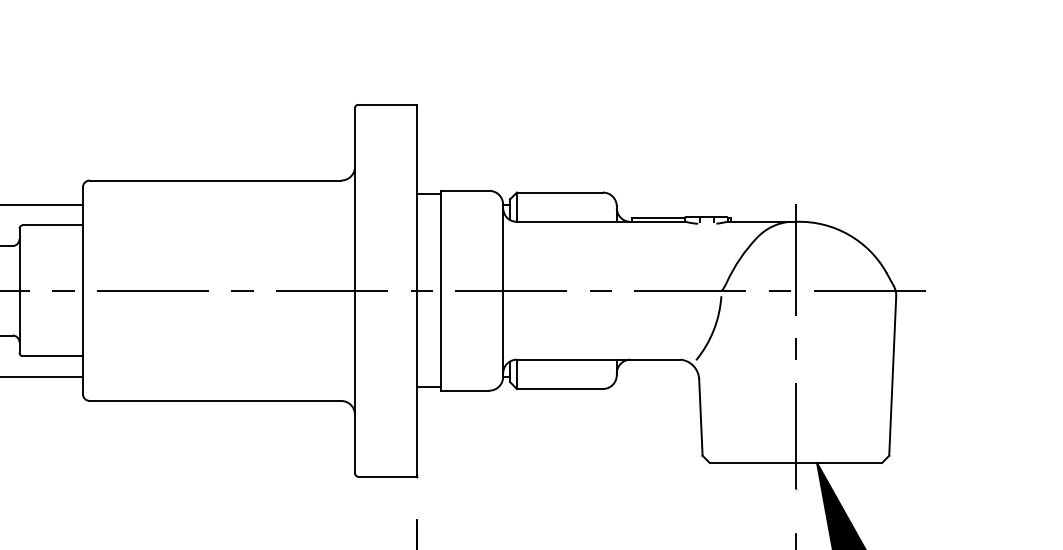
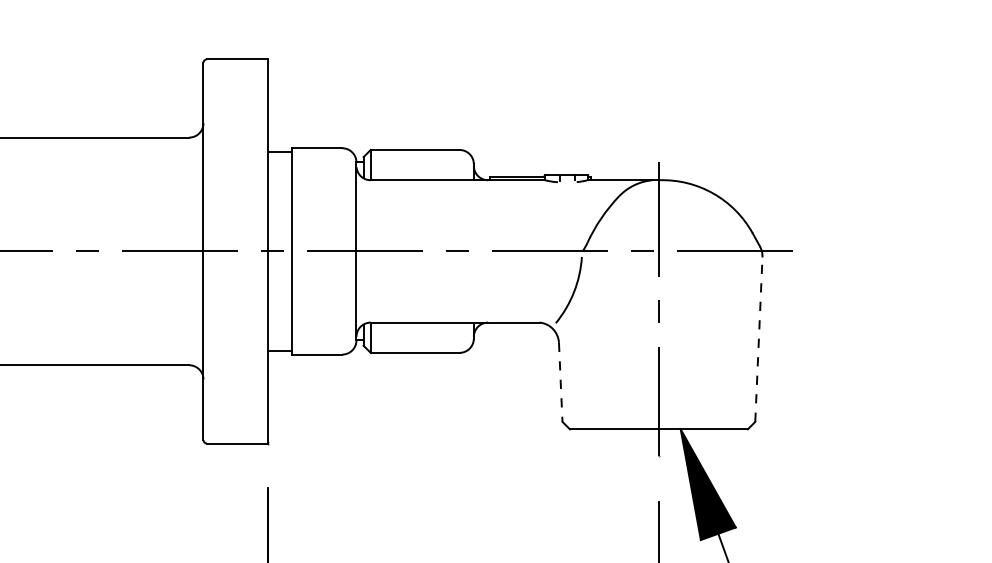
line: (892, 376) -> (758, 339), solid -> dashed
line: (700, 417) -> (560, 382), solid -> dashed

